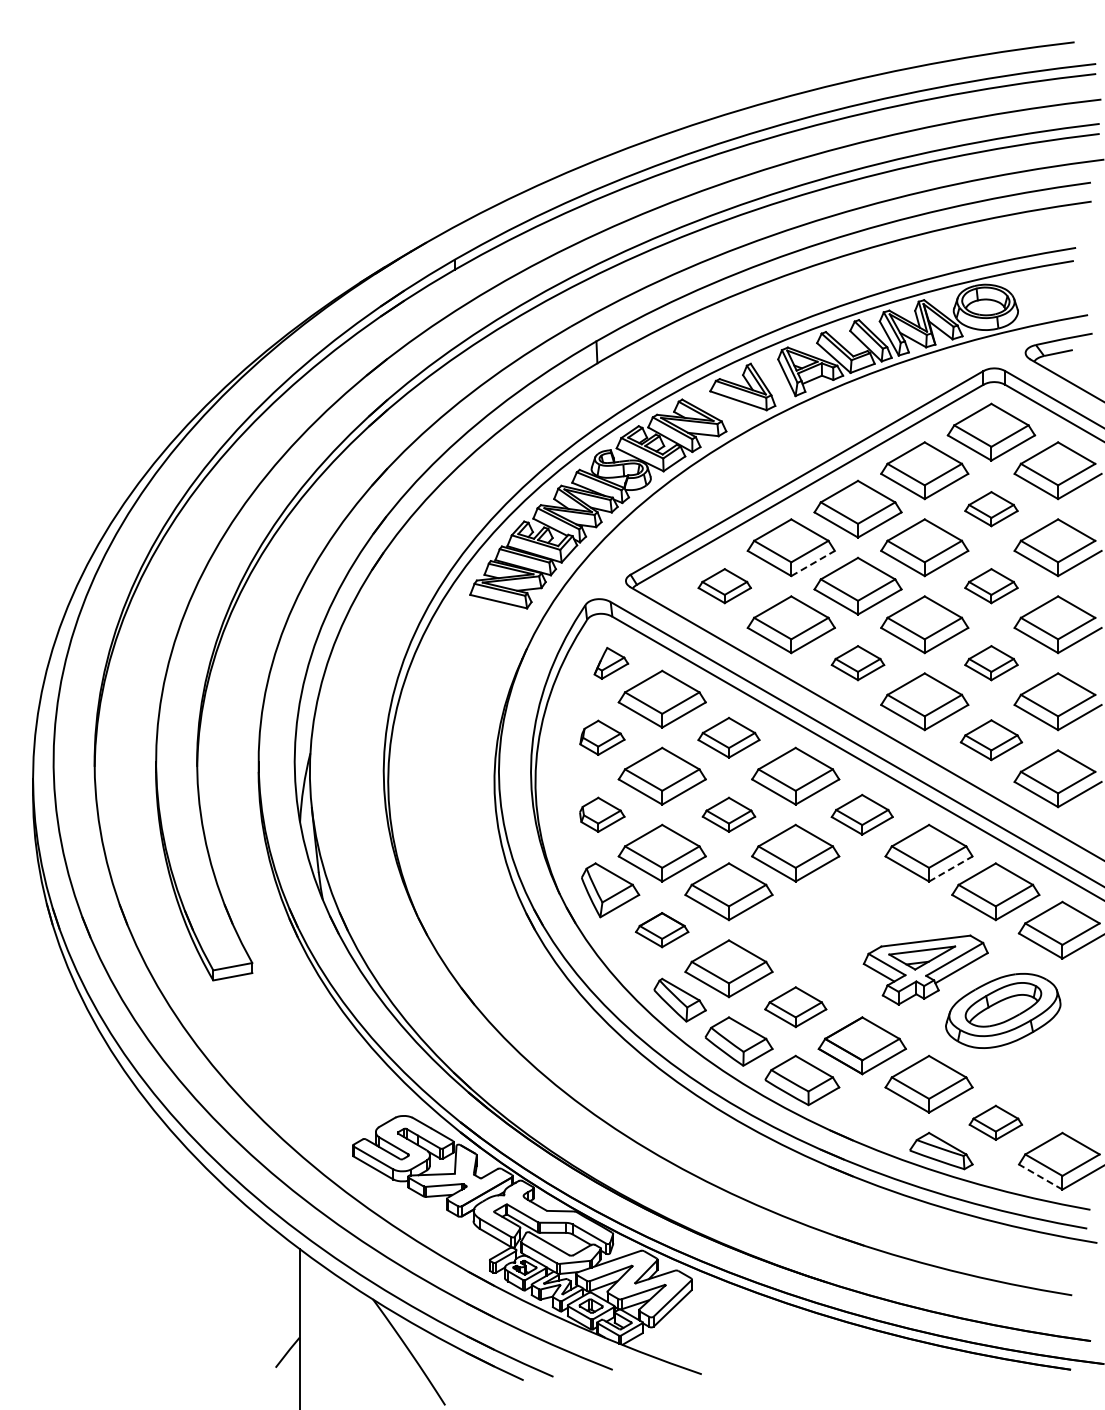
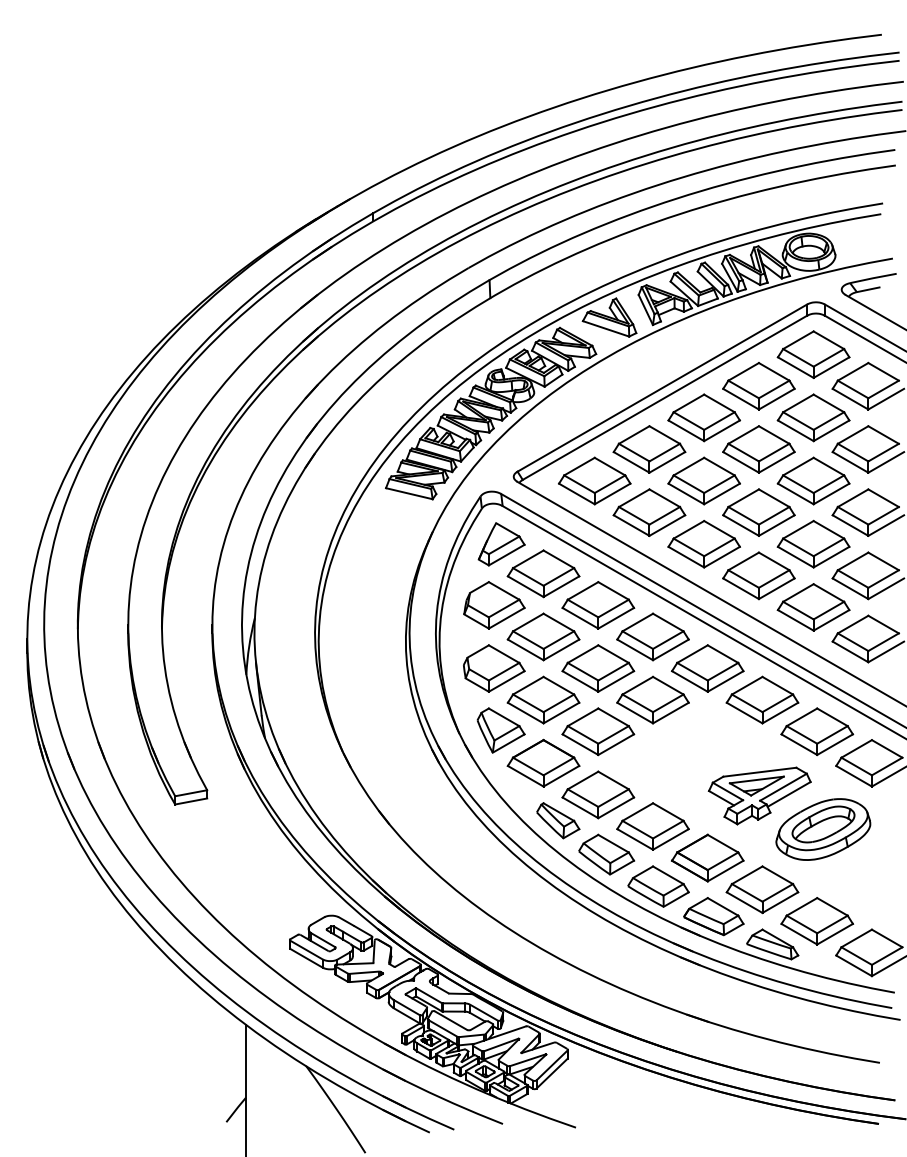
part: (991, 508) -> (813, 417), size x1.67
line: (813, 563) -> (667, 462), dashed -> solid
part: (724, 585) -> (594, 480), size x1.67
part: (991, 585) -> (813, 480), size x1.67
part: (857, 662) -> (703, 543), size x1.67
part: (991, 662) -> (813, 543), size x1.67
part: (611, 663) -> (501, 544), size x1.67
part: (602, 737) -> (494, 605), size x1.67
part: (728, 737) -> (597, 605), size x1.43
part: (991, 739) -> (813, 606), size x1.43
part: (602, 814) -> (494, 668), size x1.67
part: (728, 814) -> (597, 668), size x1.67
part: (861, 814) -> (707, 668), size x1.43
line: (951, 868) -> (780, 712), dashed -> solid
part: (661, 929) -> (542, 762), size x1.67
part: (795, 1006) -> (652, 825), size x1.43
part: (869, 1116) -> (713, 916), added
part: (995, 1122) -> (816, 921), size x1.67
line: (1040, 1176) -> (853, 965), dashed -> solid

